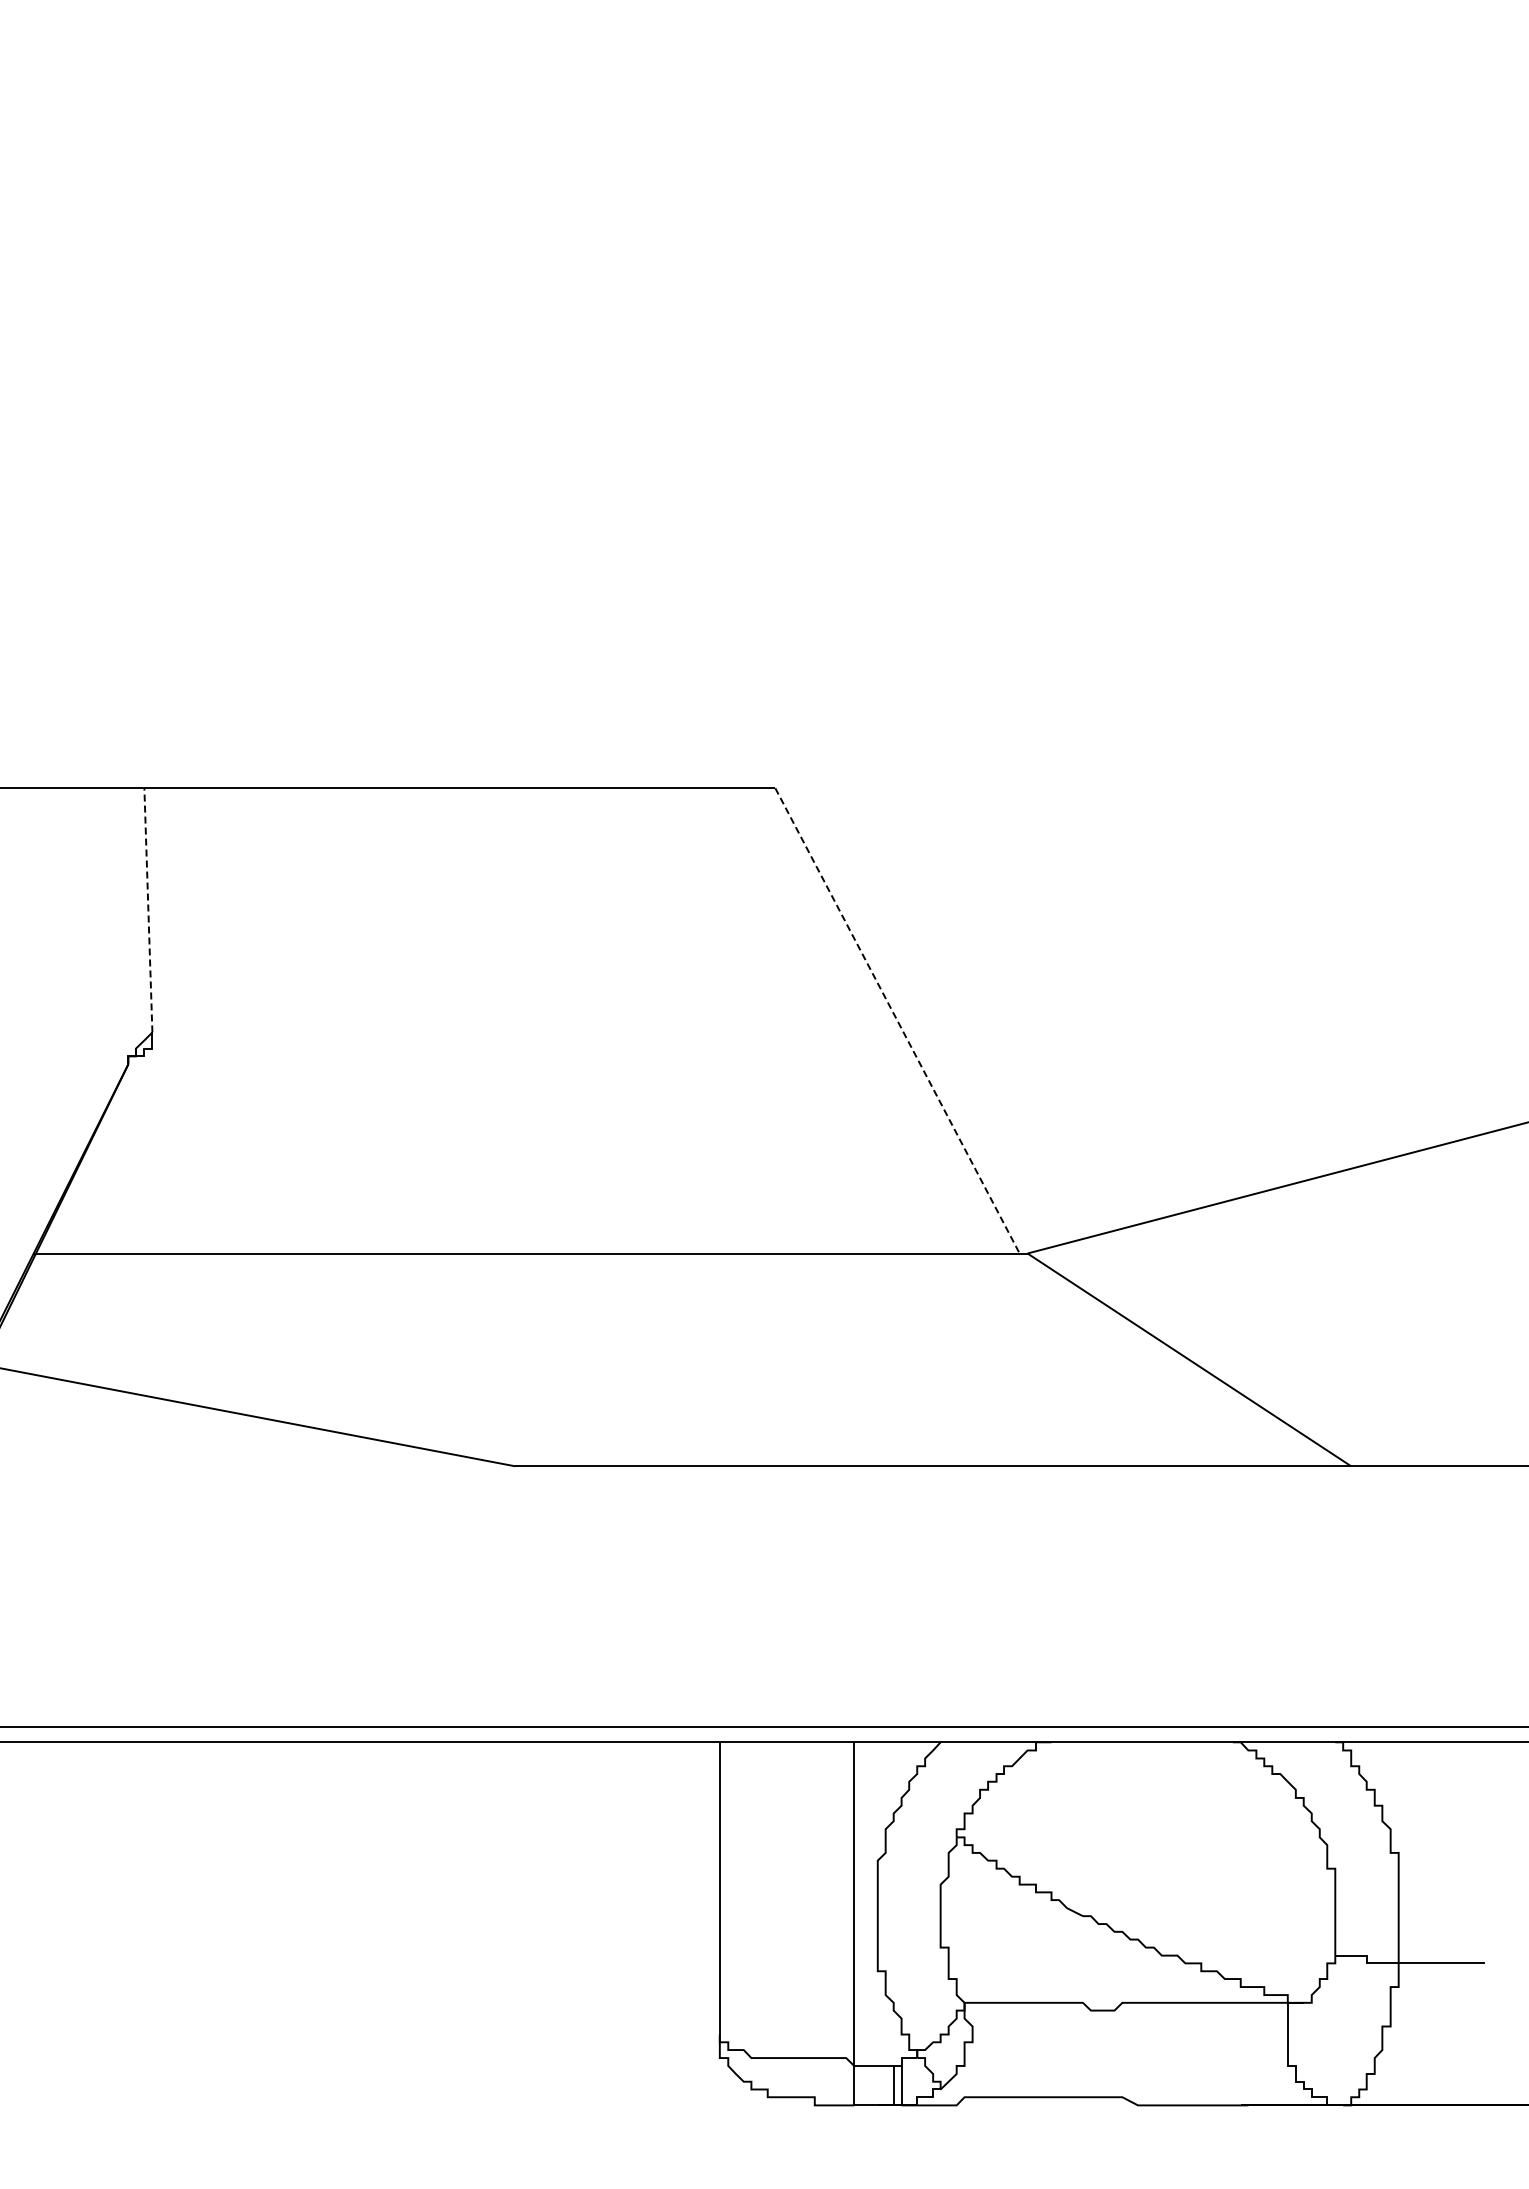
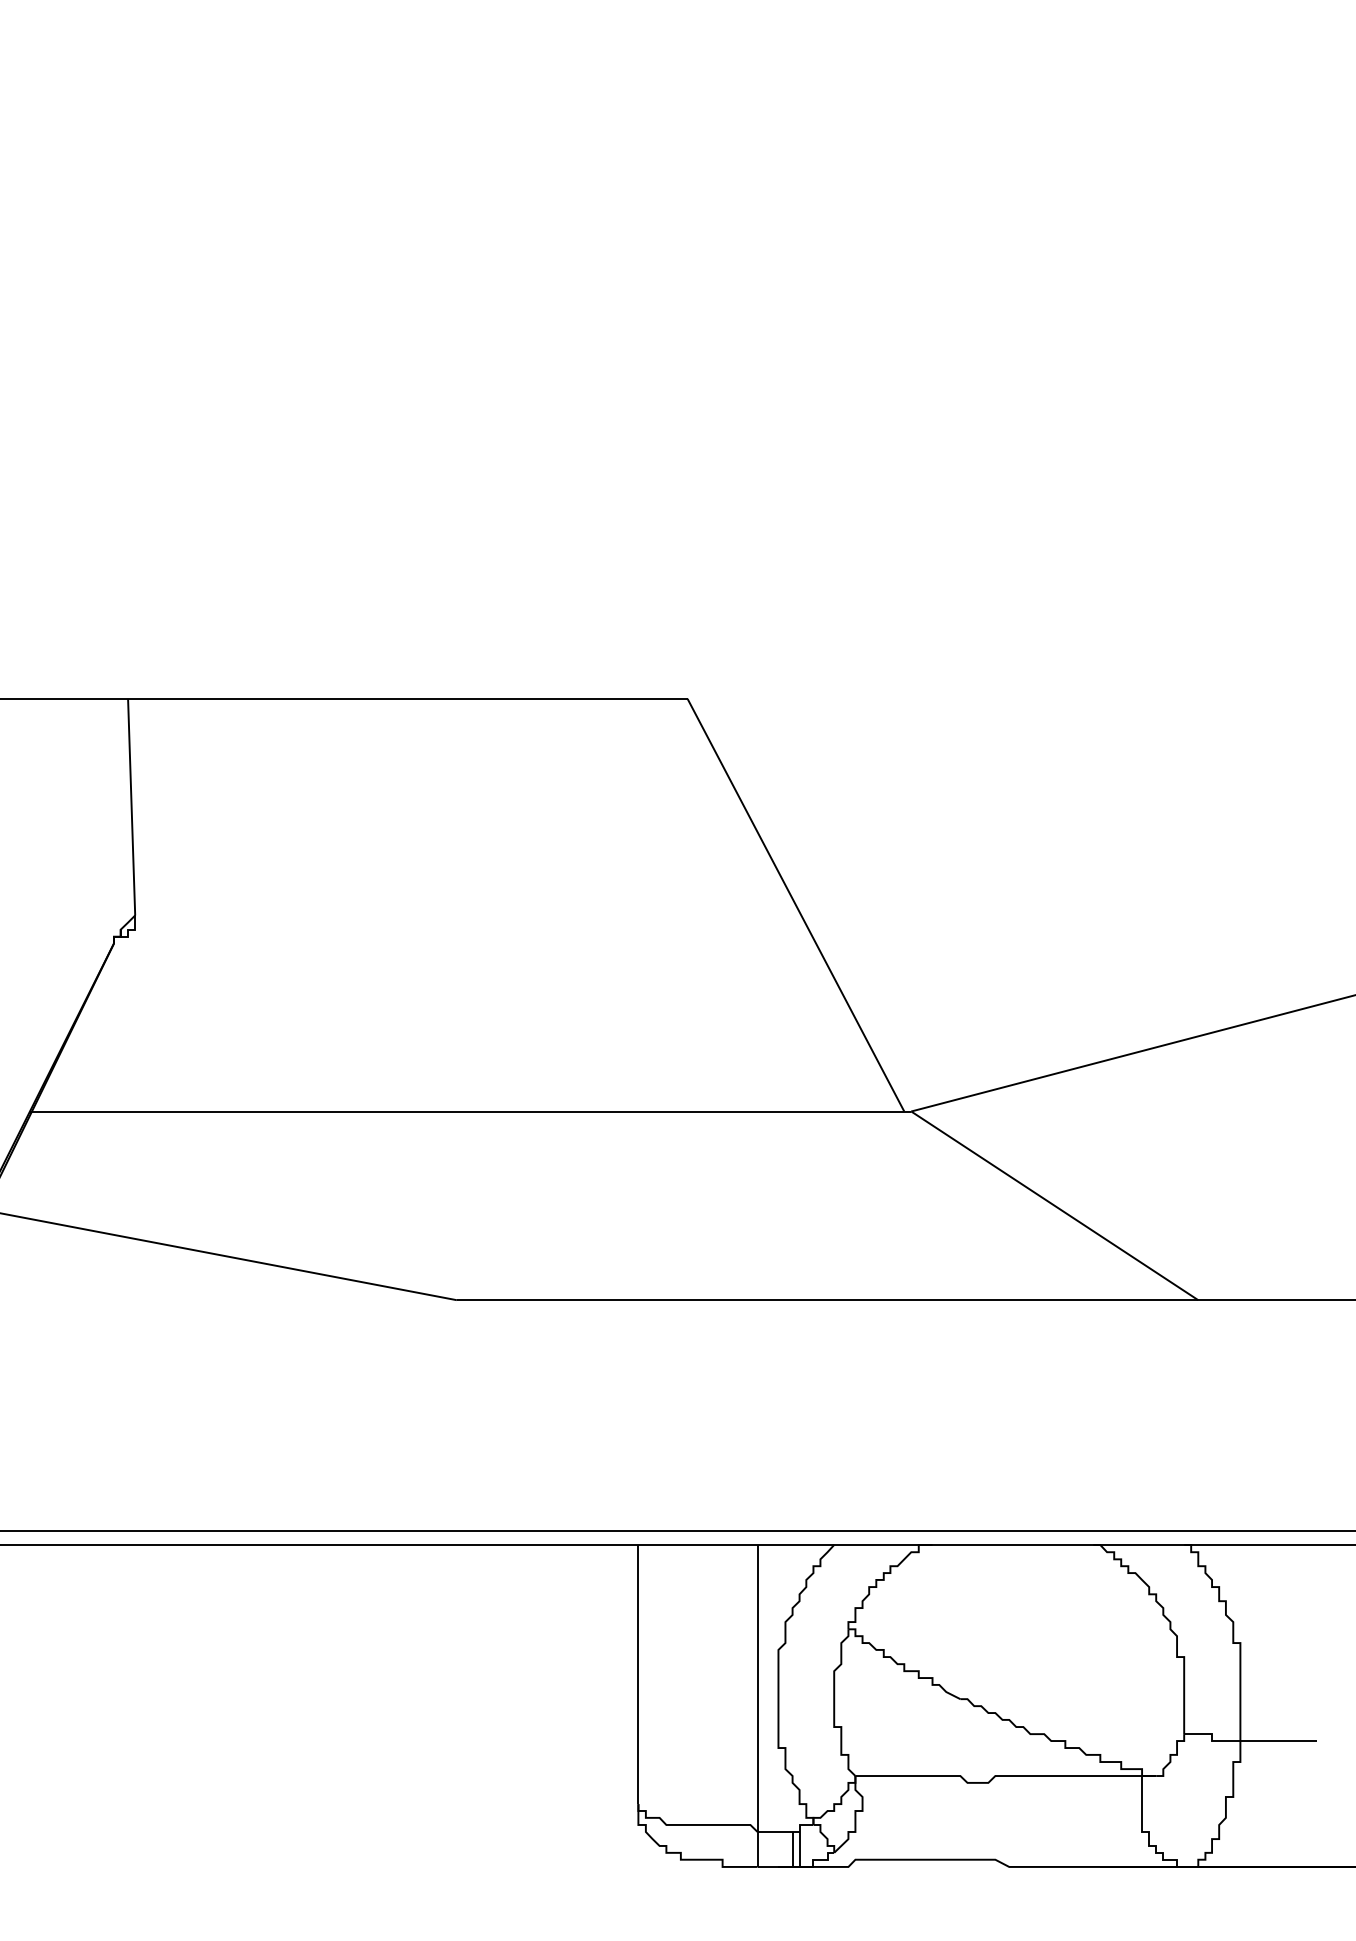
line: (148, 909) -> (131, 806), dashed -> solid
line: (897, 1020) -> (795, 904), dashed -> solid

